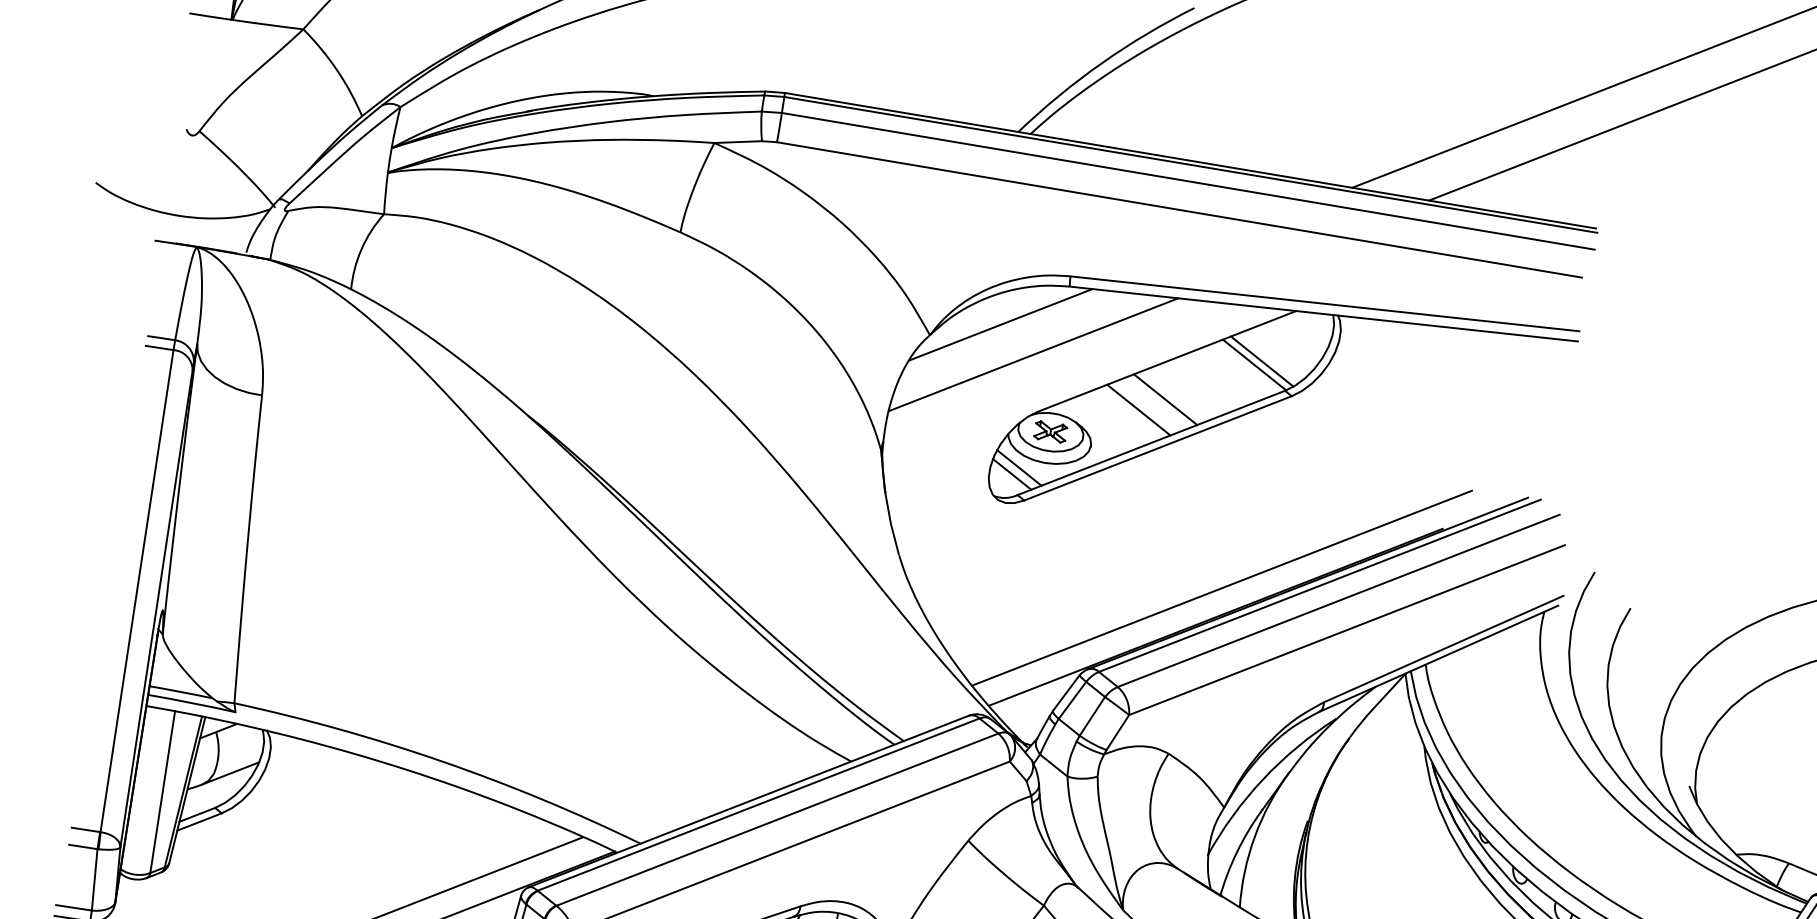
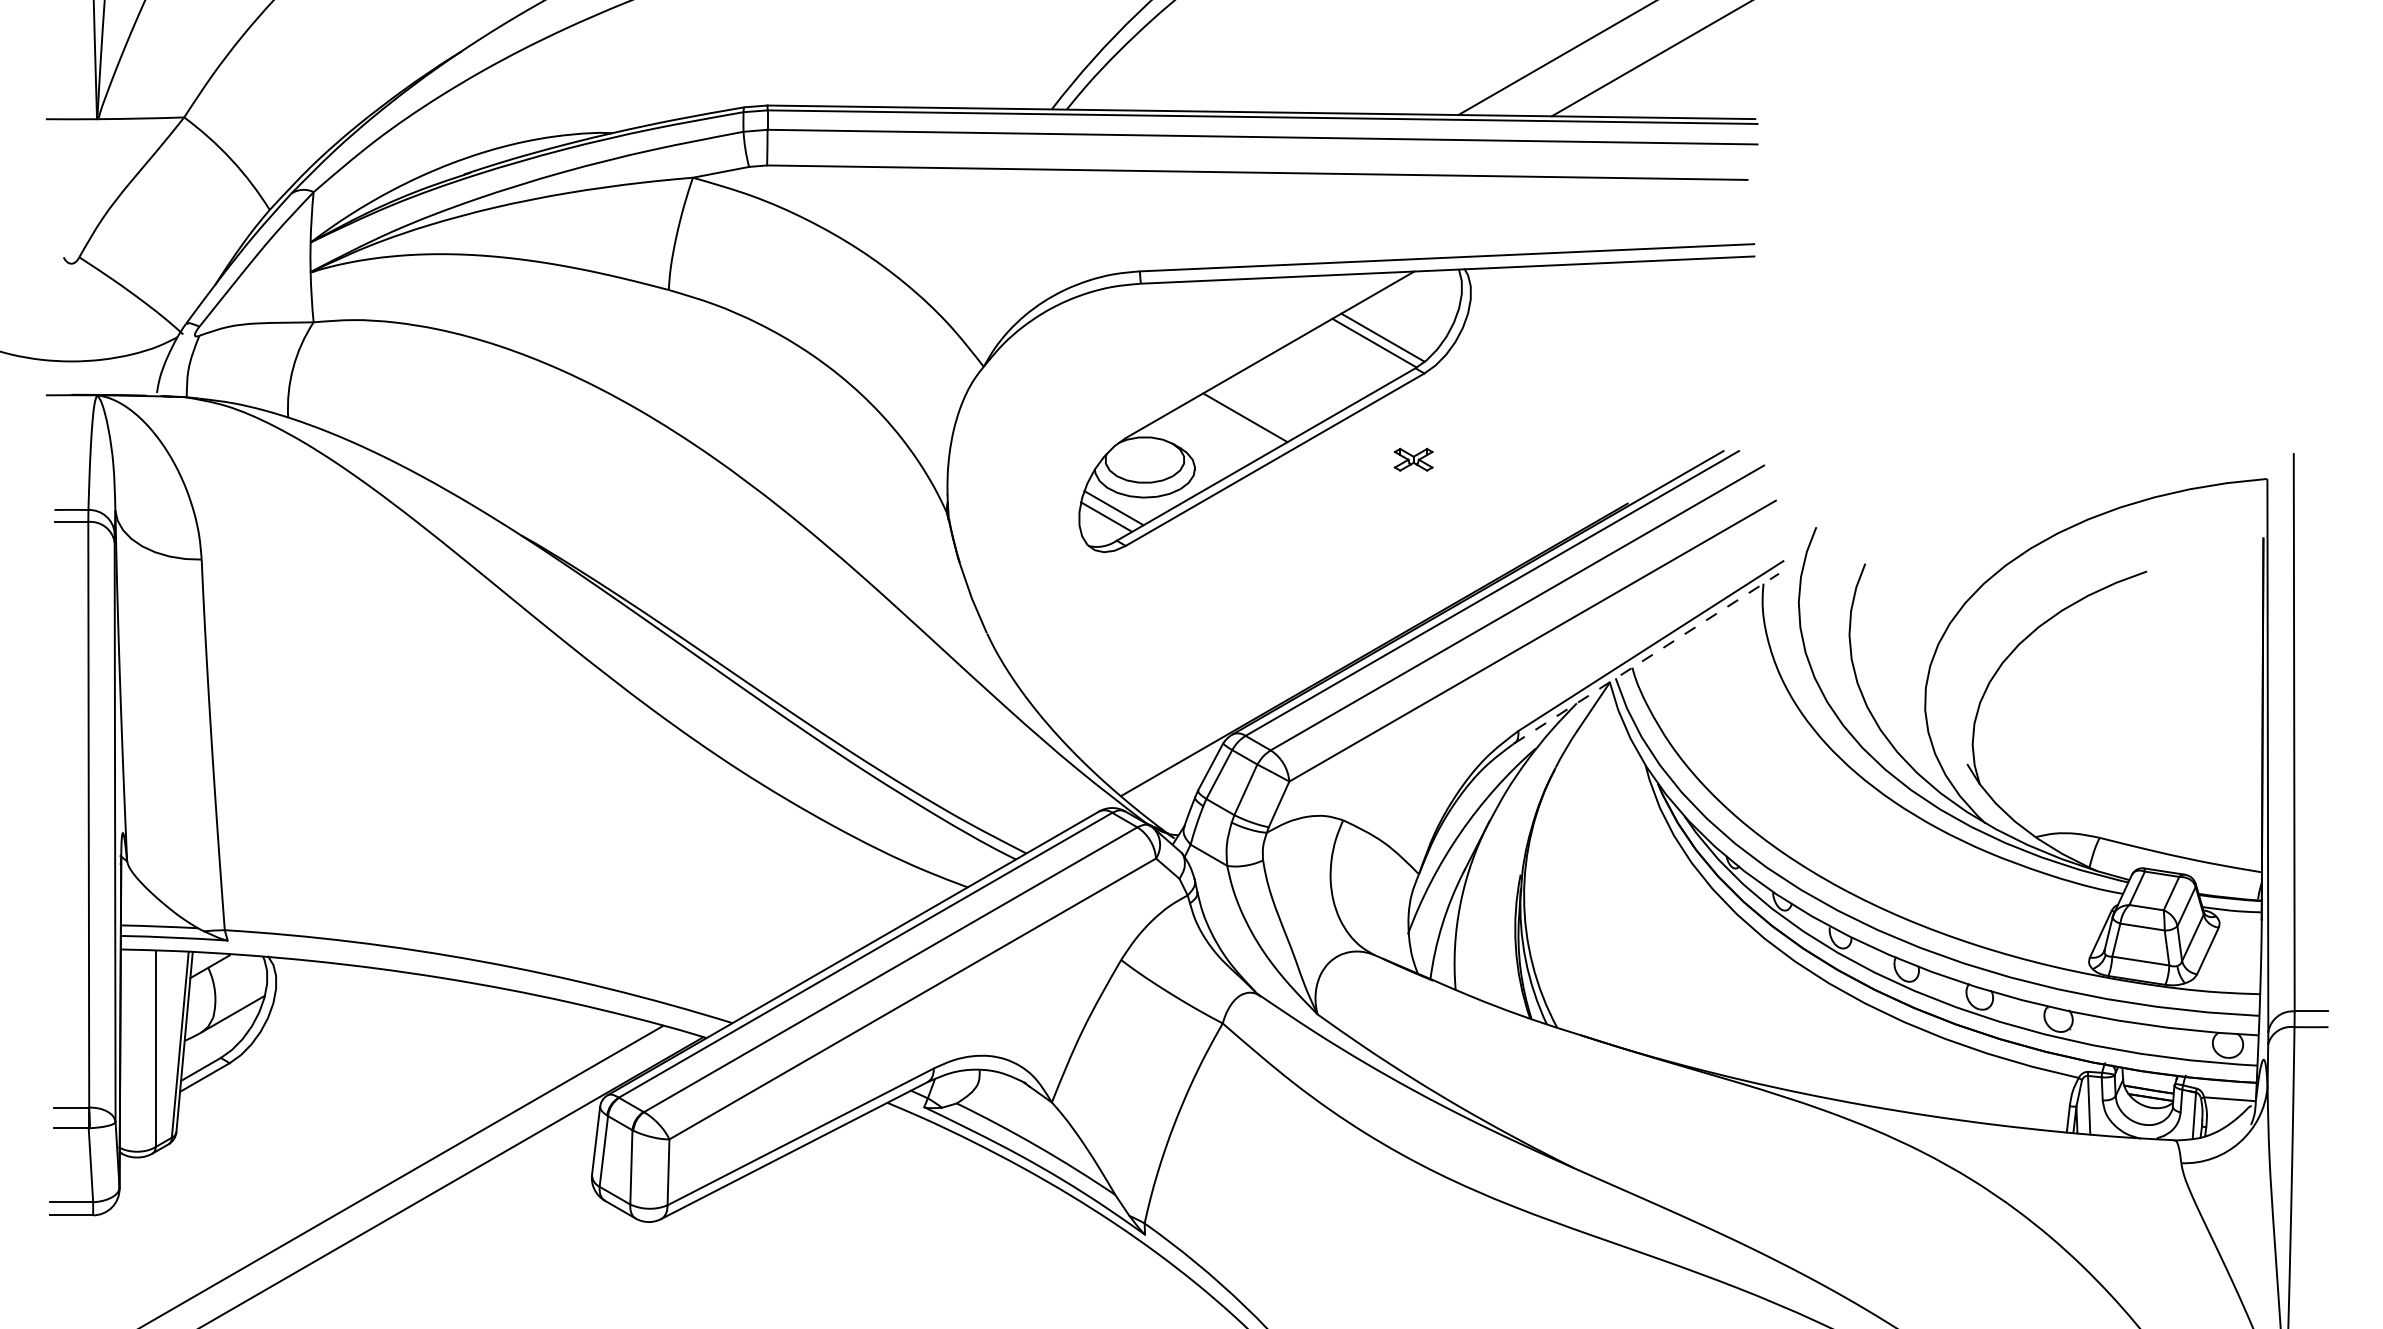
line: (1001, 324) -> (1066, 341), removed
line: (1032, 354) -> (1109, 370), removed
line: (1165, 399) -> (1275, 400), removed
part: (1050, 431) -> (1413, 459), moved
line: (1221, 588) -> (1376, 614), removed
line: (1438, 658) -> (1646, 658), solid -> dashed

